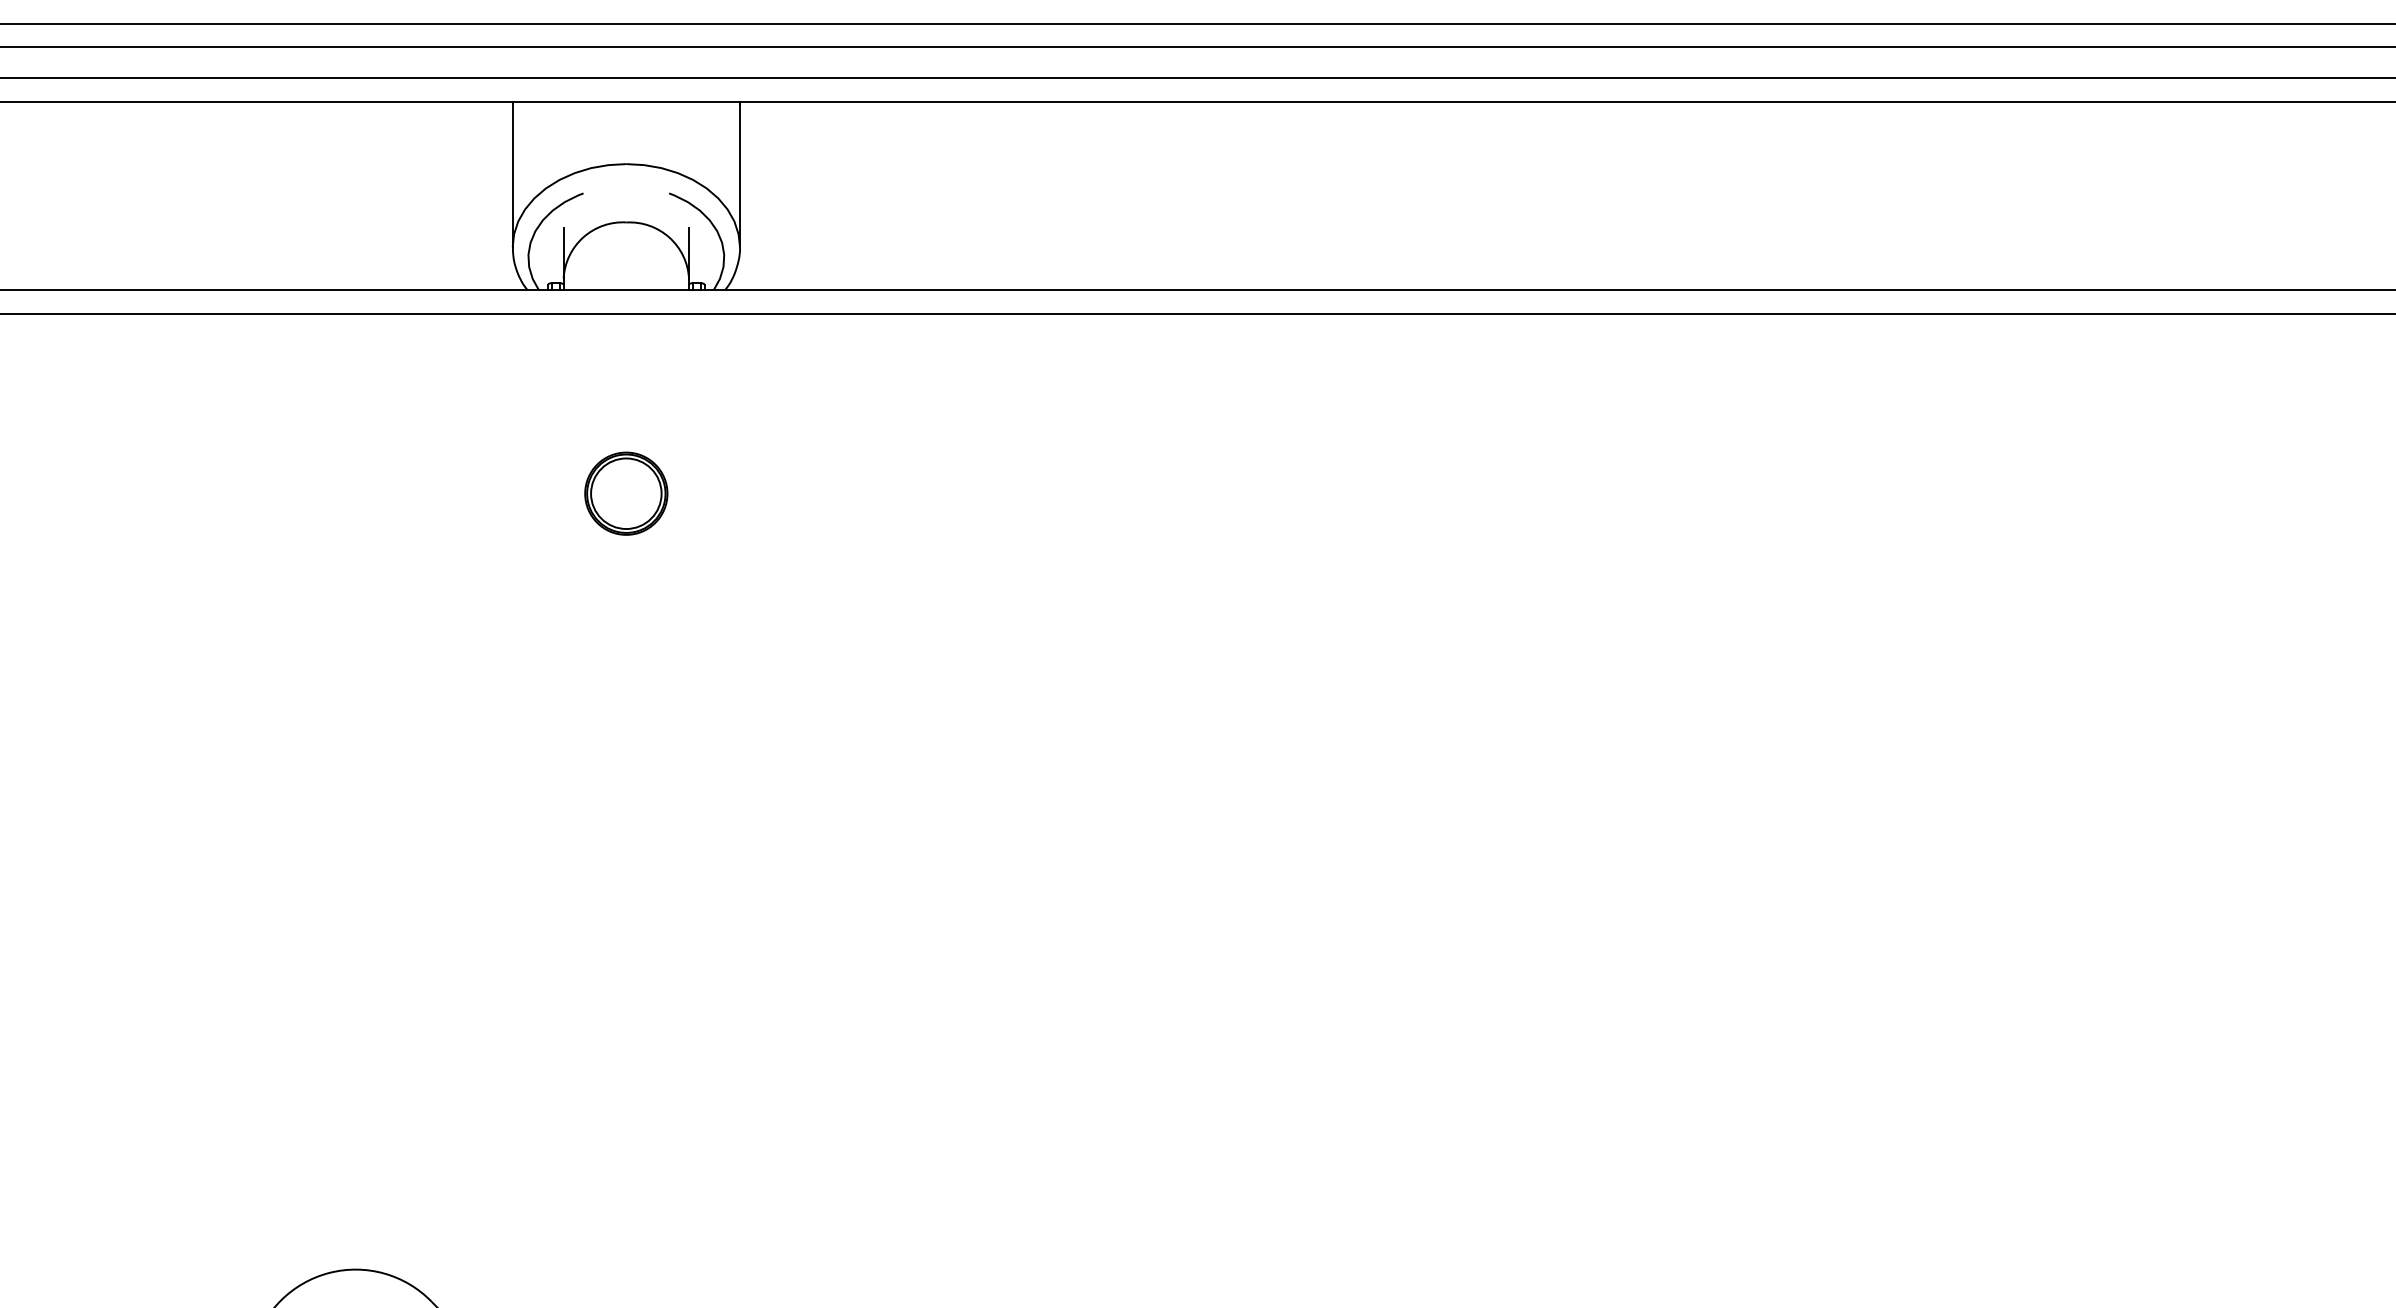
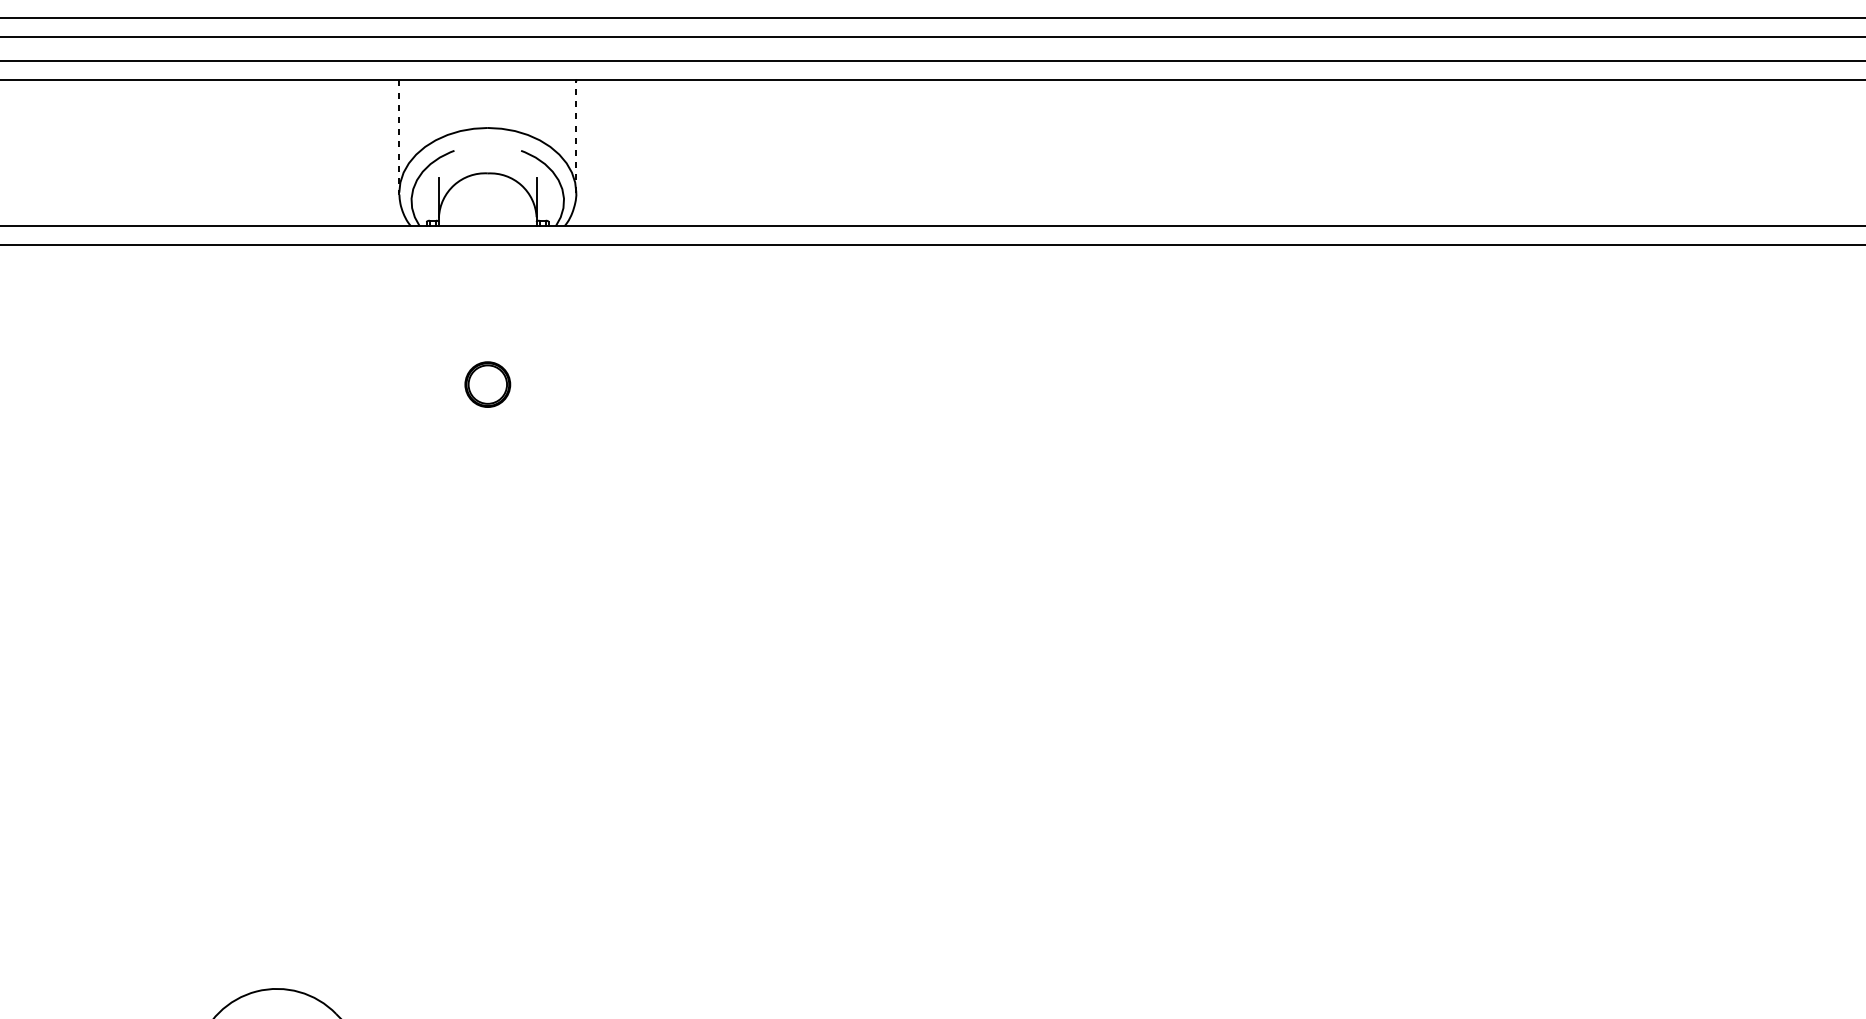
line: (739, 174) -> (575, 136), solid -> dashed
line: (512, 175) -> (399, 136), solid -> dashed
part: (626, 493) -> (487, 384), size x0.7

